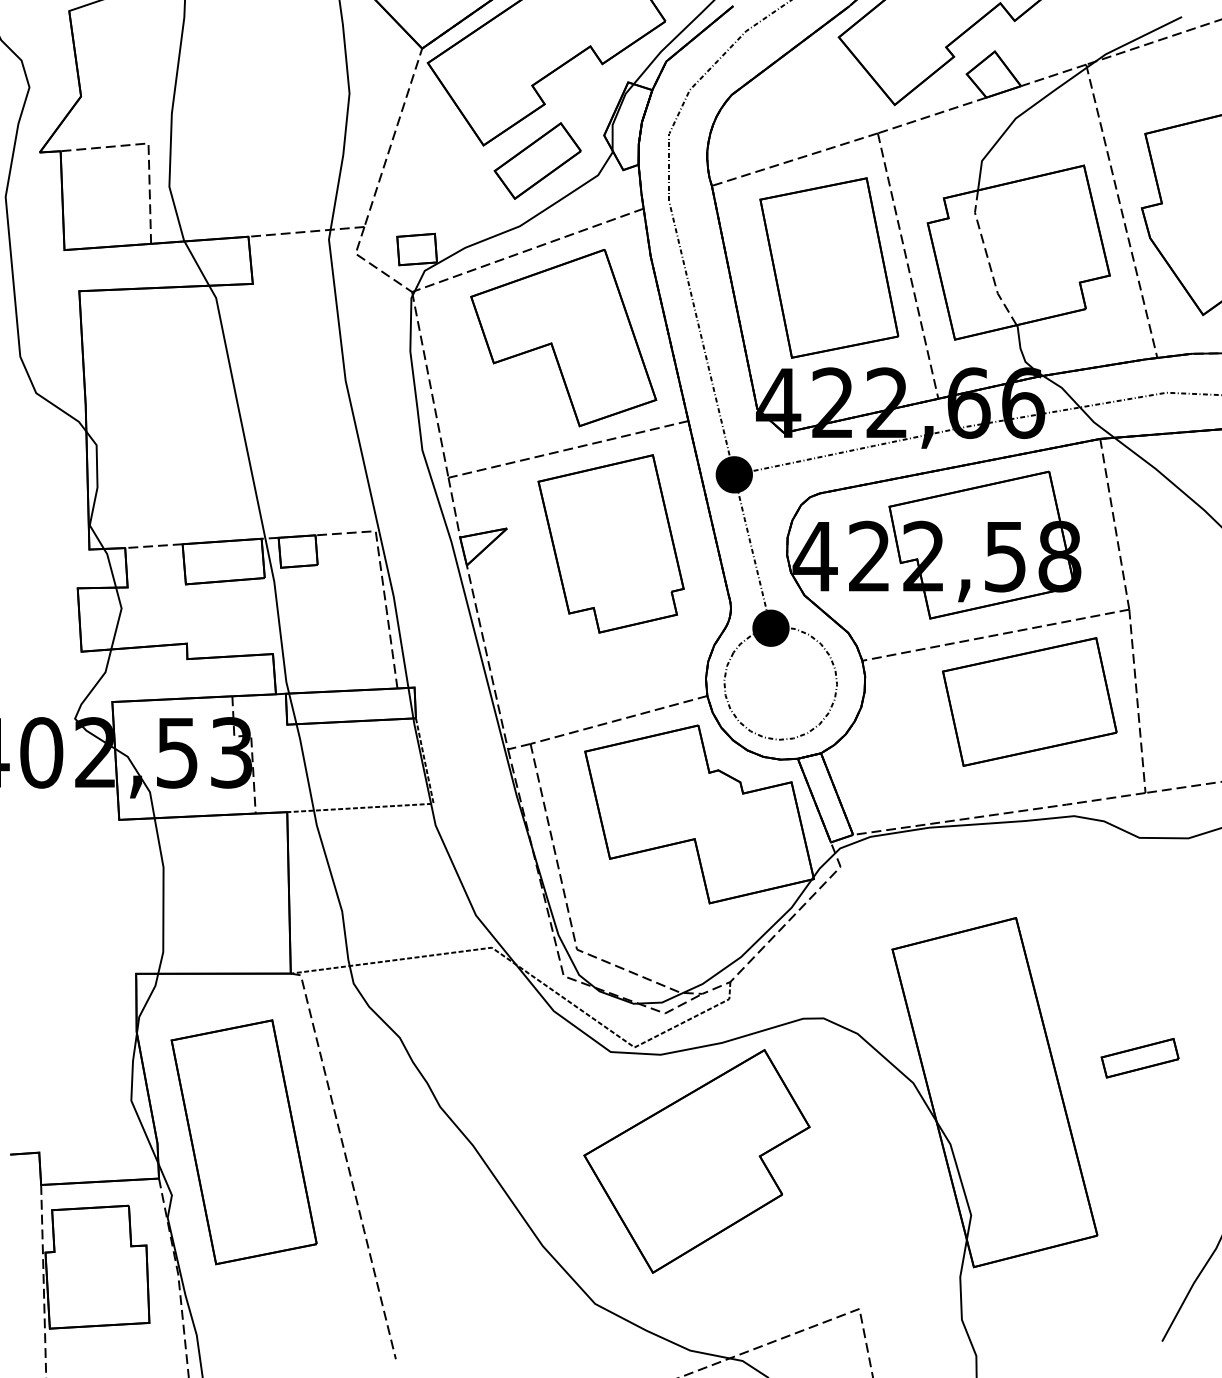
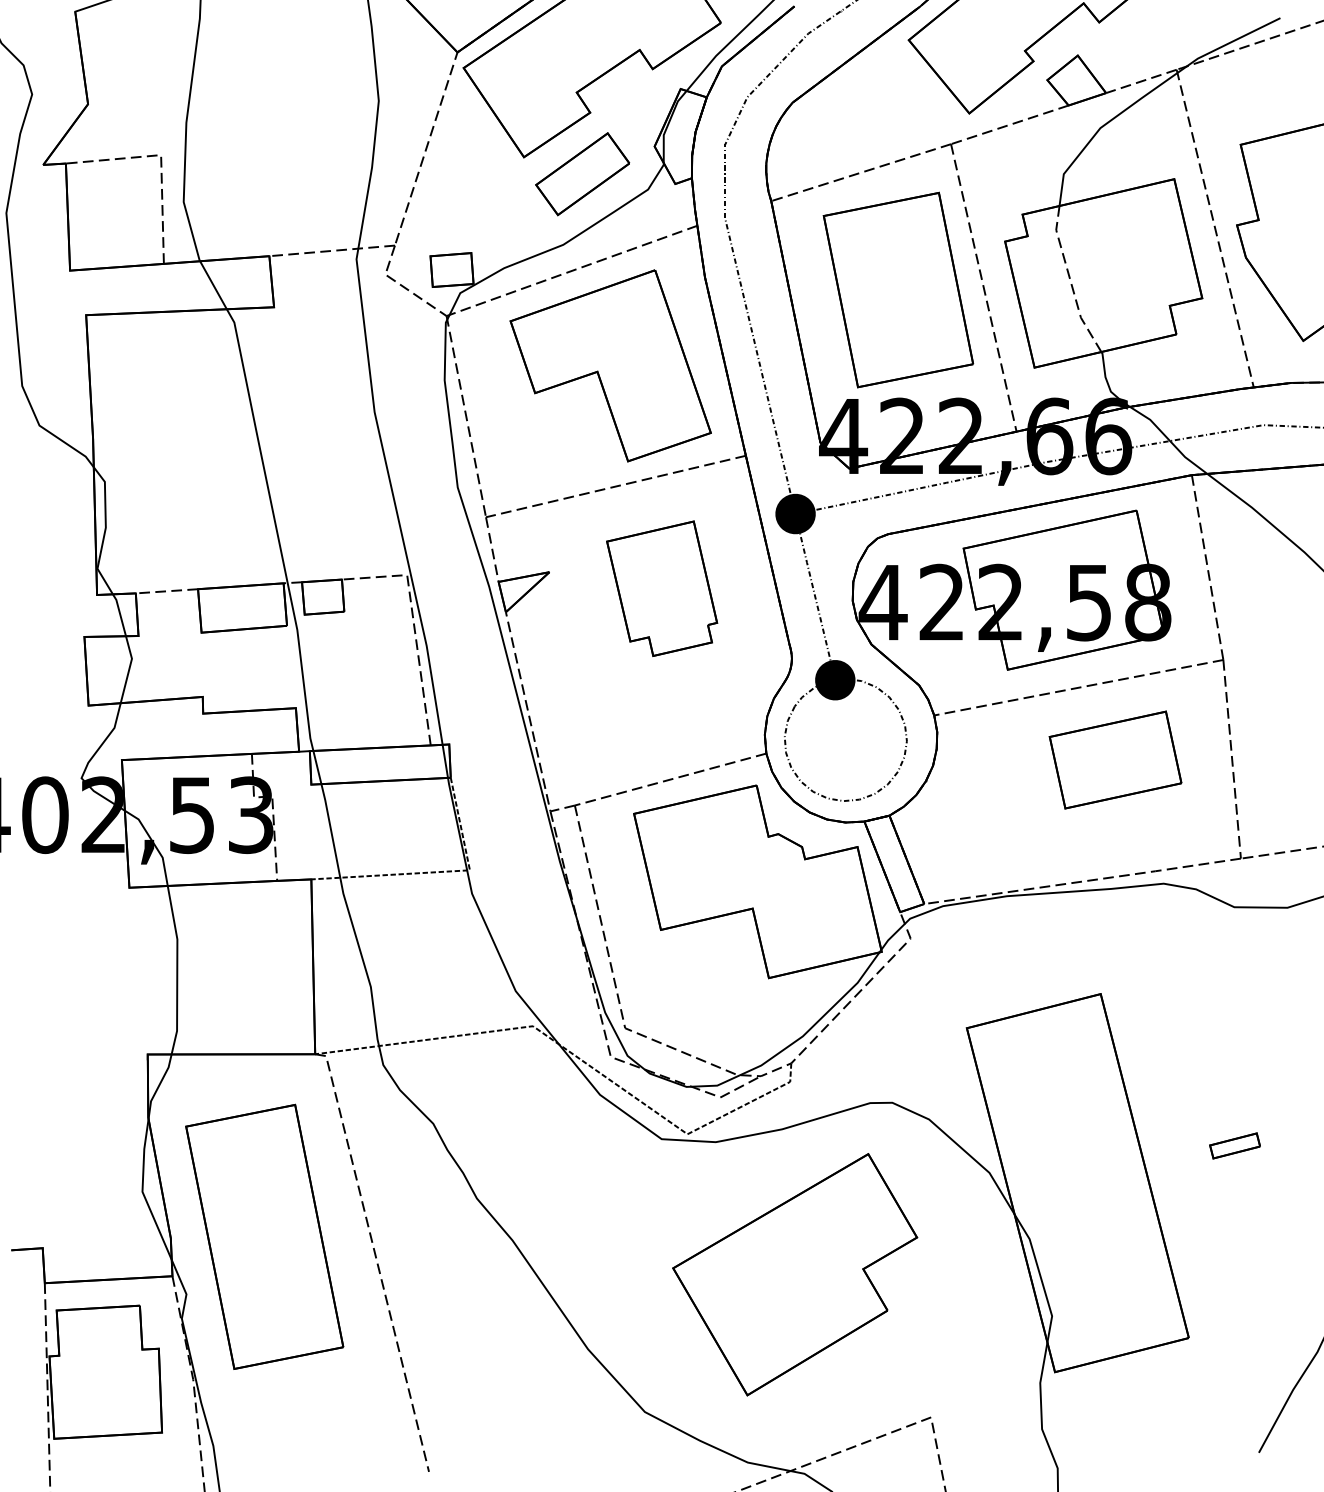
part: (610, 543) -> (661, 588), size x0.7
part: (1029, 701) -> (1115, 759), size x0.7
part: (1139, 1057) -> (1234, 1145), size x0.6
part: (697, 1161) -> (795, 1274), moved

